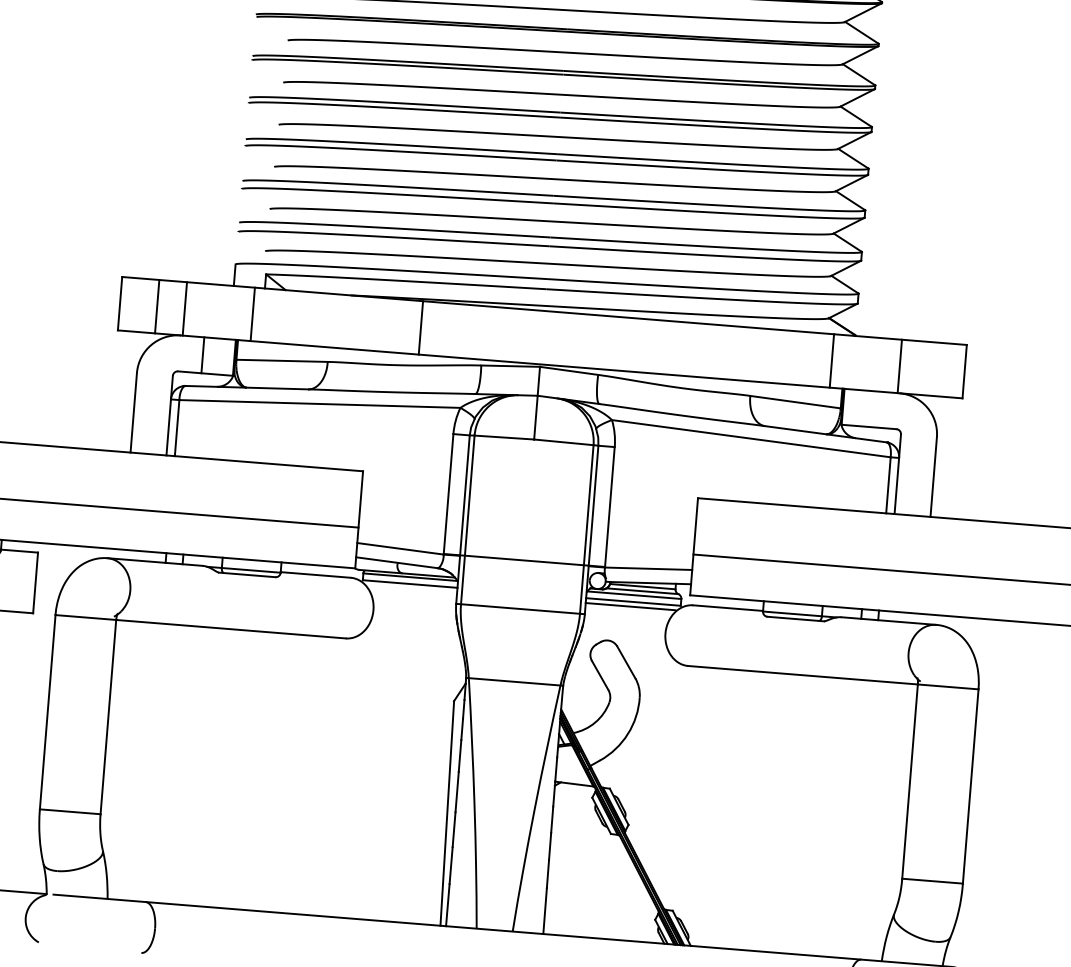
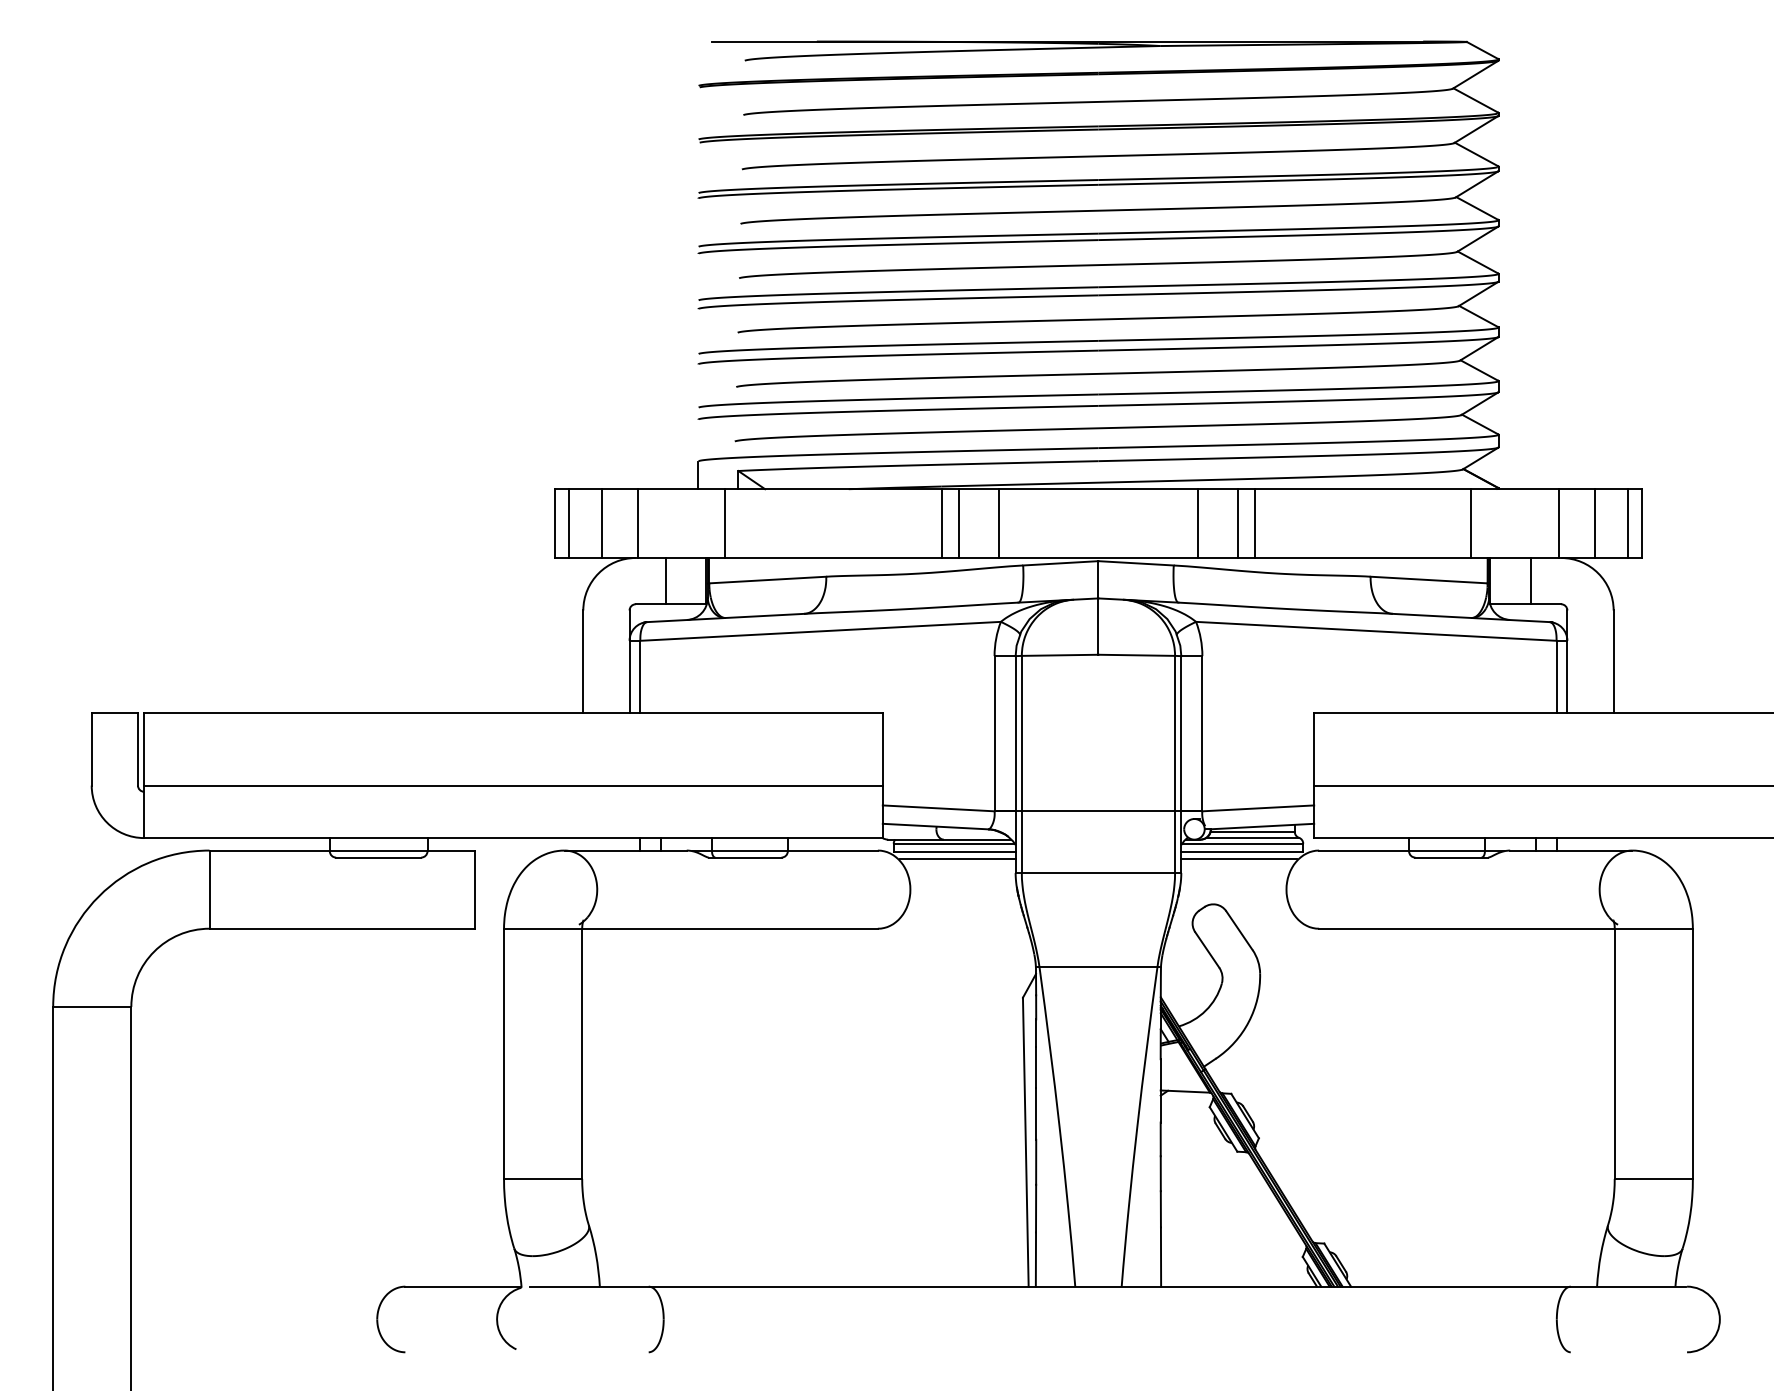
line: (131, 304) -> (569, 523), added
line: (433, 328) -> (958, 523), added
line: (464, 331) -> (998, 523), added
line: (620, 343) -> (1198, 523), added
line: (651, 346) -> (1238, 523), added
line: (663, 347) -> (1254, 523), added
line: (927, 368) -> (1594, 523), added
line: (953, 370) -> (1627, 523), added
line: (875, 408) -> (1531, 580), added
line: (411, 588) -> (957, 858), added

